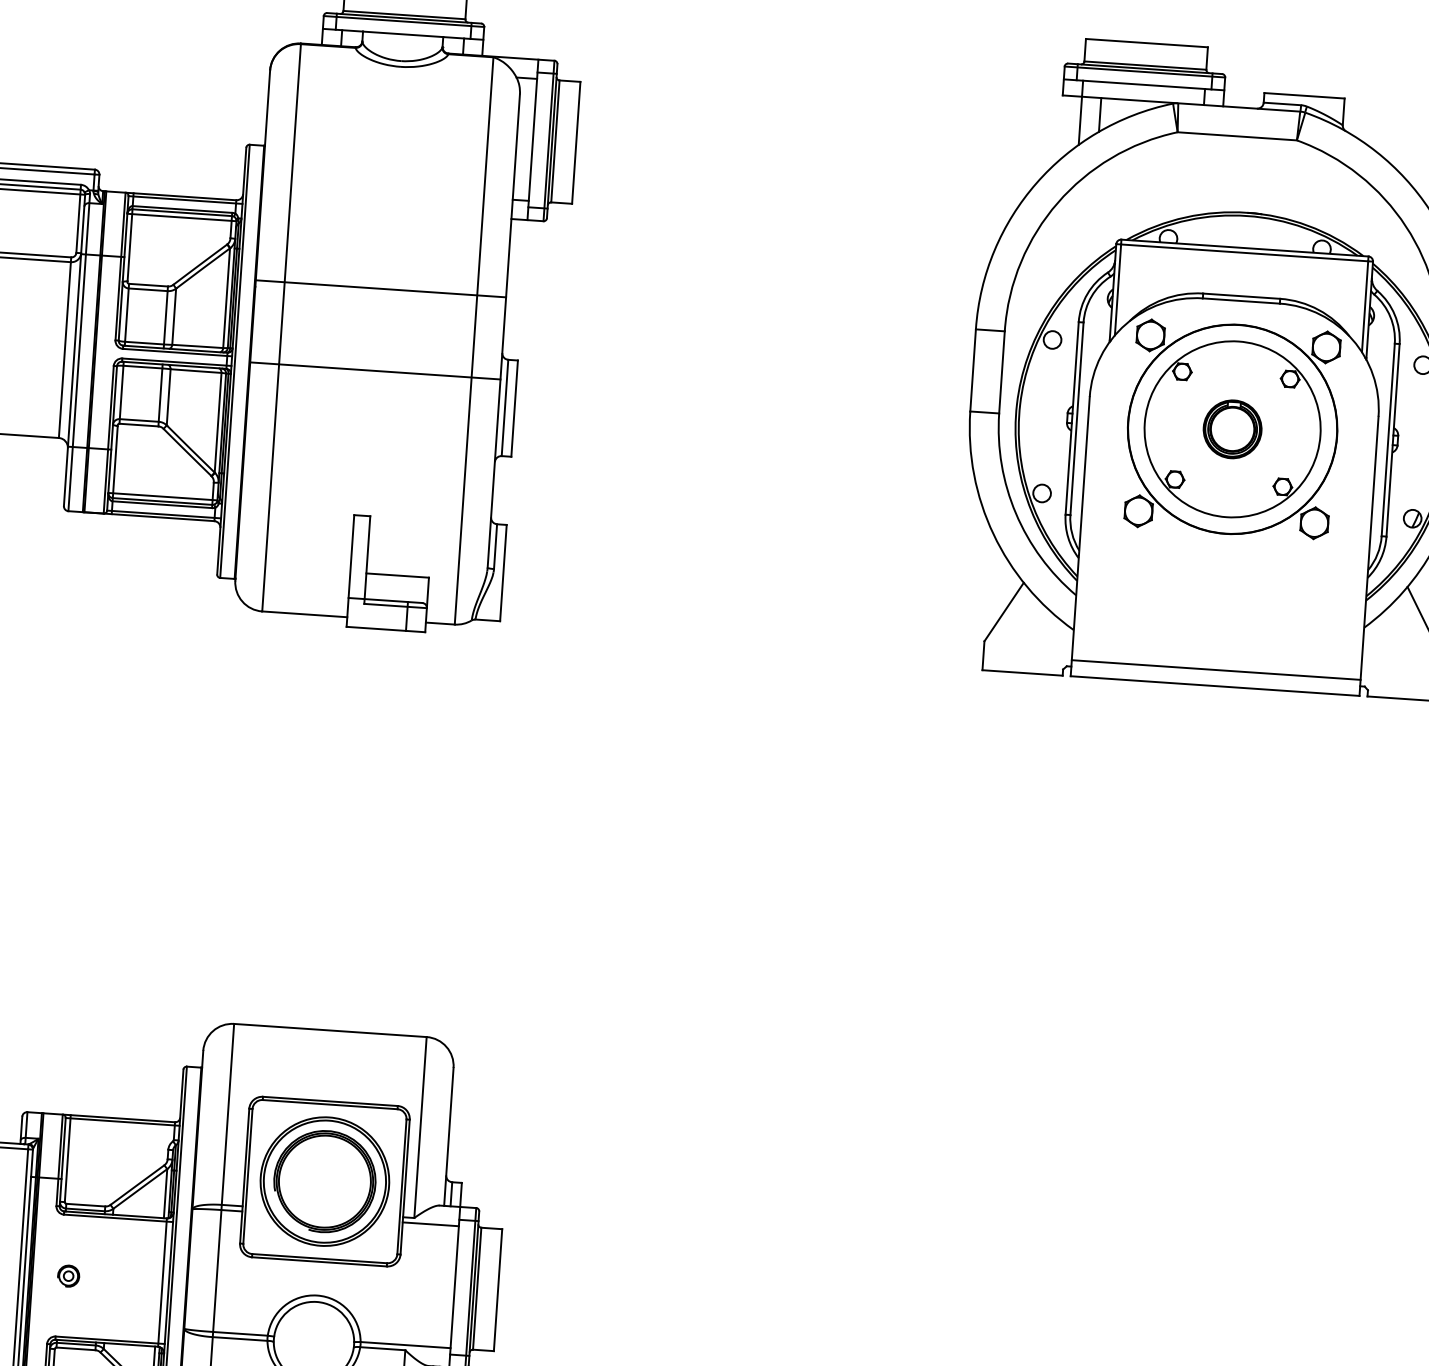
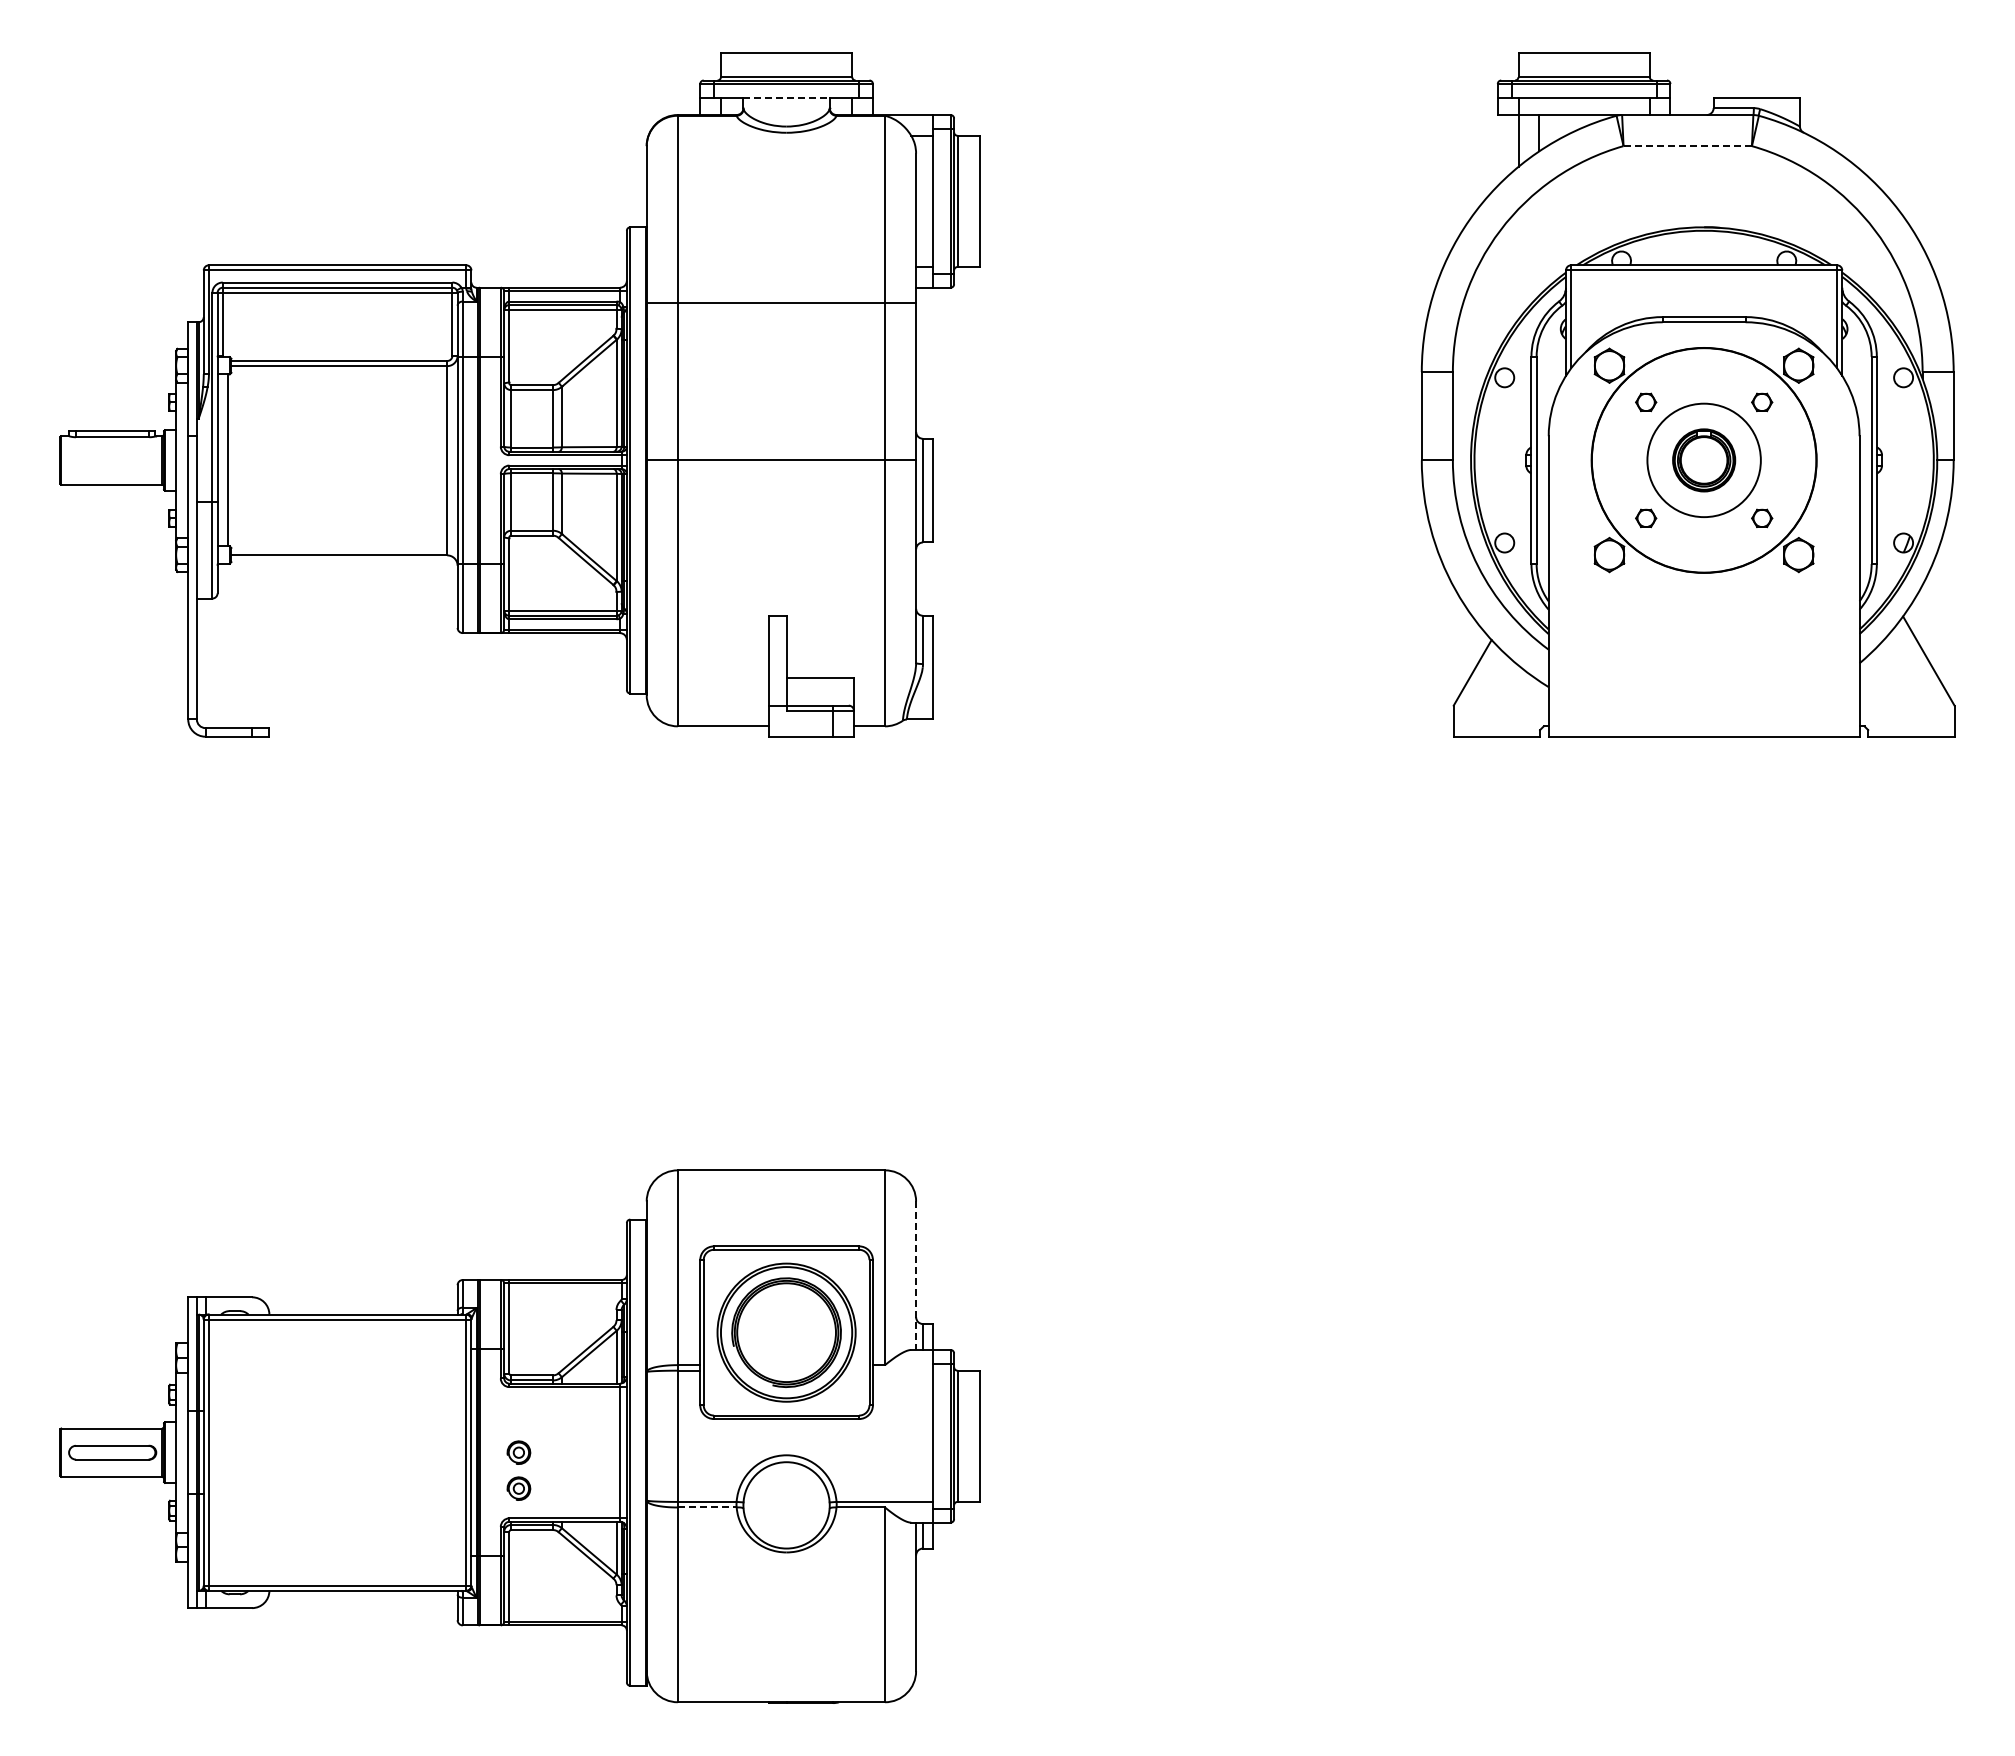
line: (404, 34) -> (787, 97), solid -> dashed
line: (1237, 136) -> (1687, 146), solid -> dashed
line: (381, 289) -> (781, 303), moved
circle: (1232, 428) -> (1703, 459), size x0.6
line: (1215, 670) -> (1703, 719), removed
line: (449, 1137) -> (916, 1276), solid -> dashed
line: (430, 1224) -> (902, 1370), removed
part: (65, 1309) -> (518, 1488), added
line: (240, 1339) -> (707, 1507), solid -> dashed

